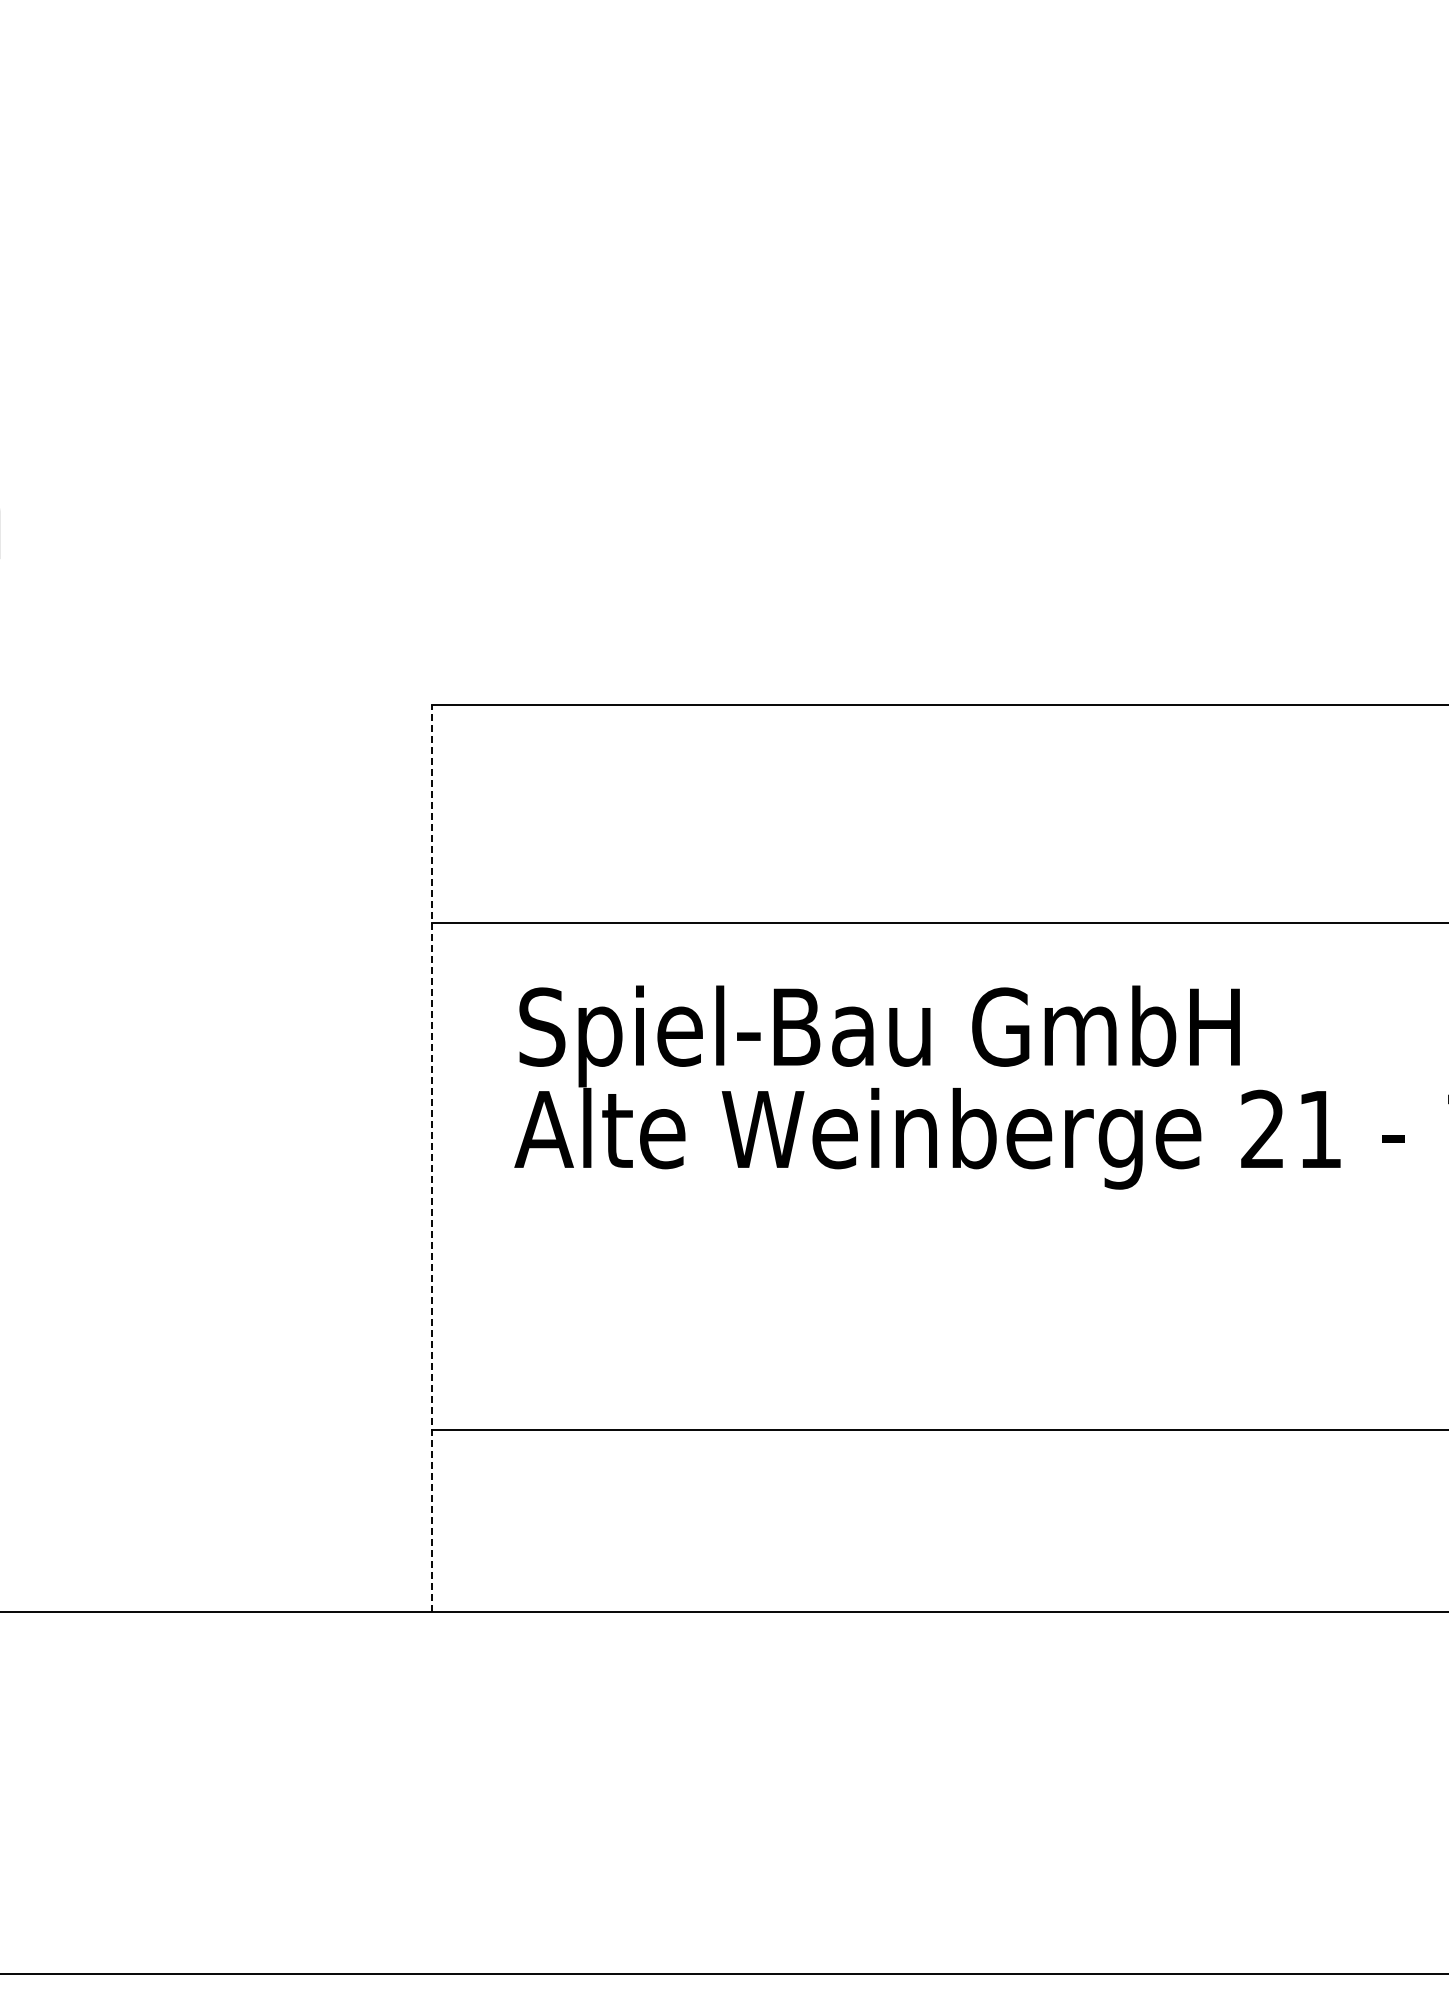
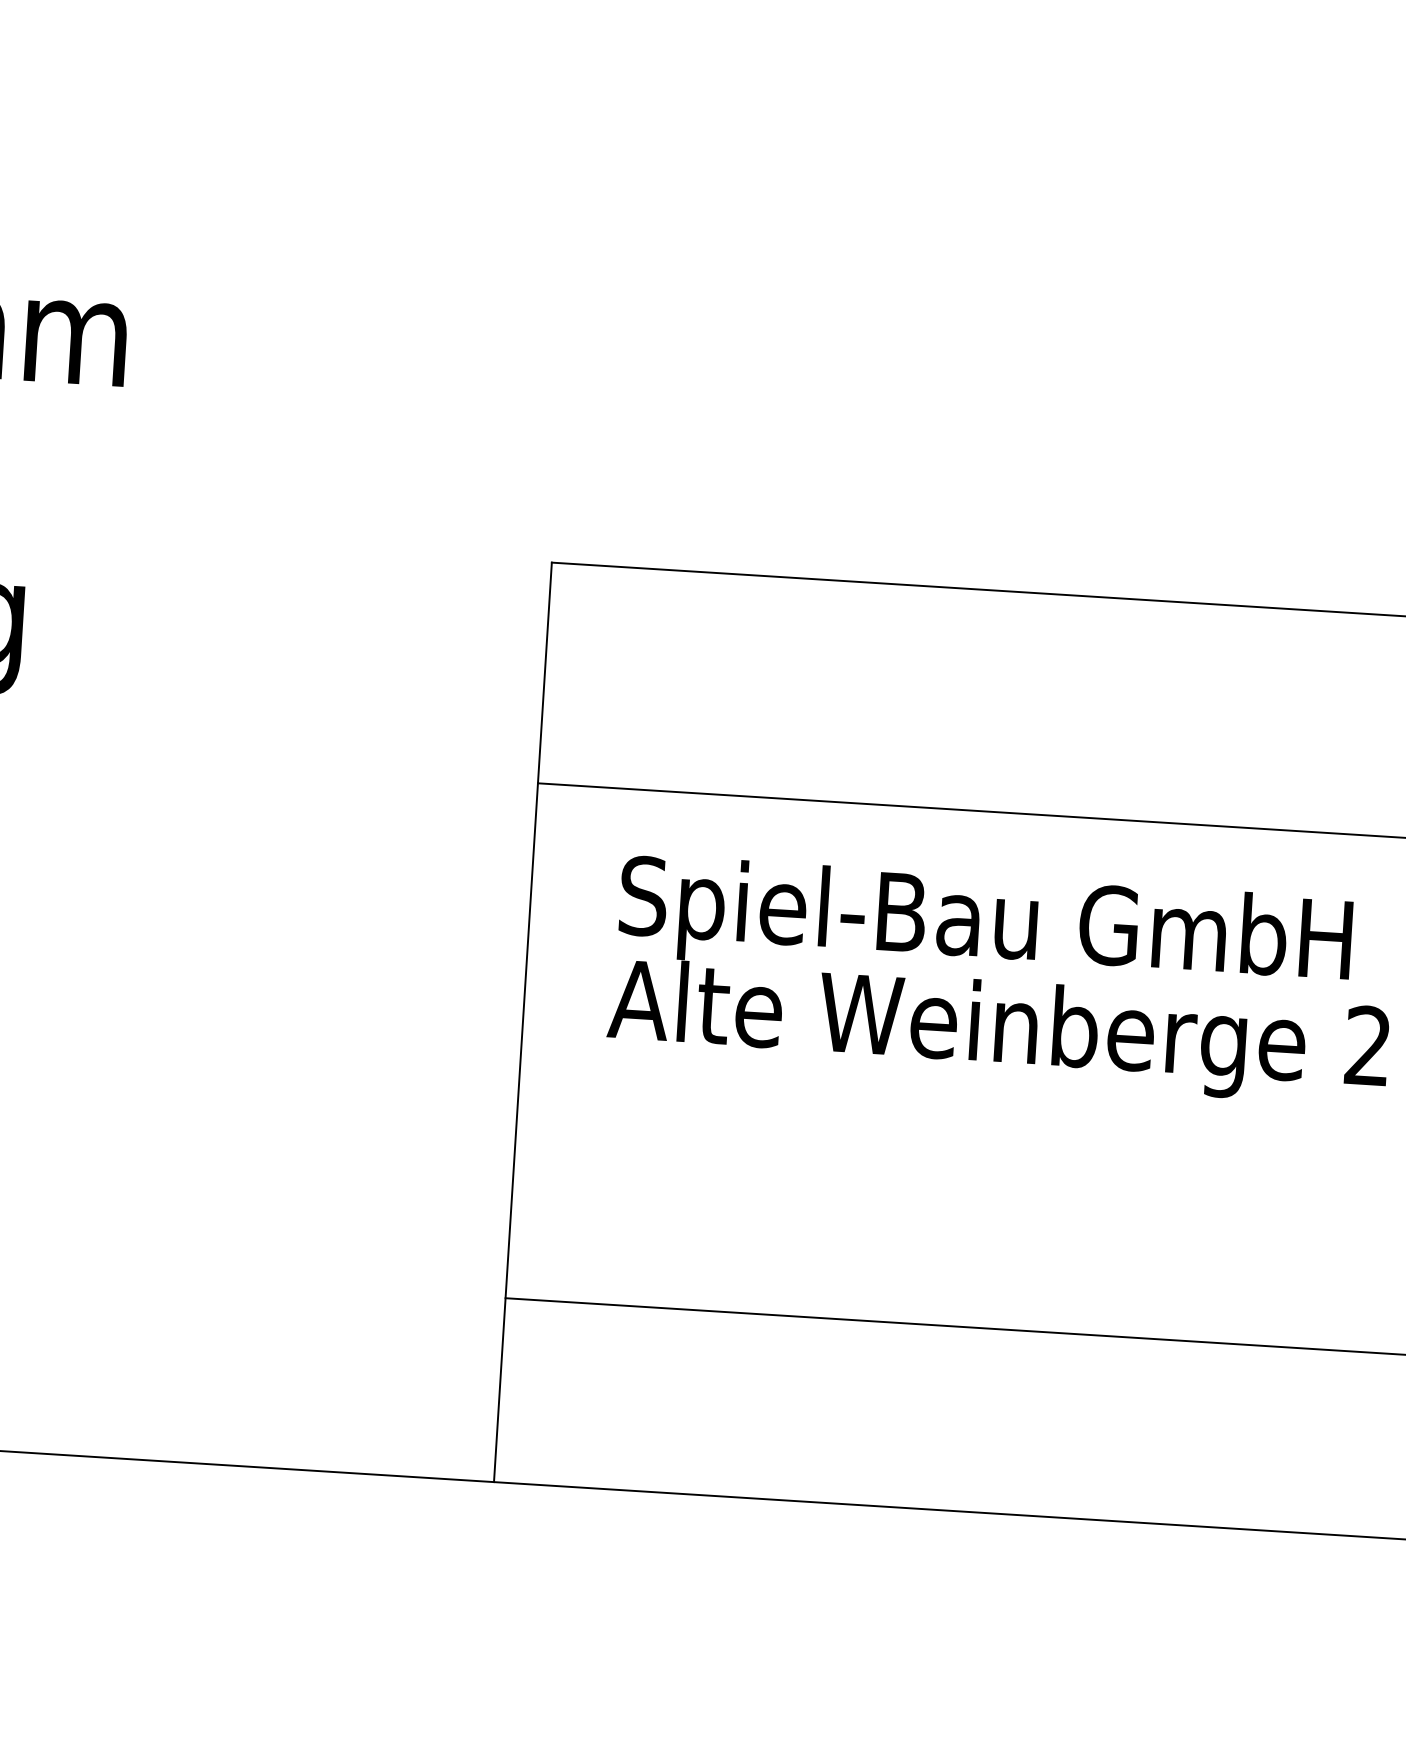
line: (431, 1157) -> (522, 1021), dashed -> solid

